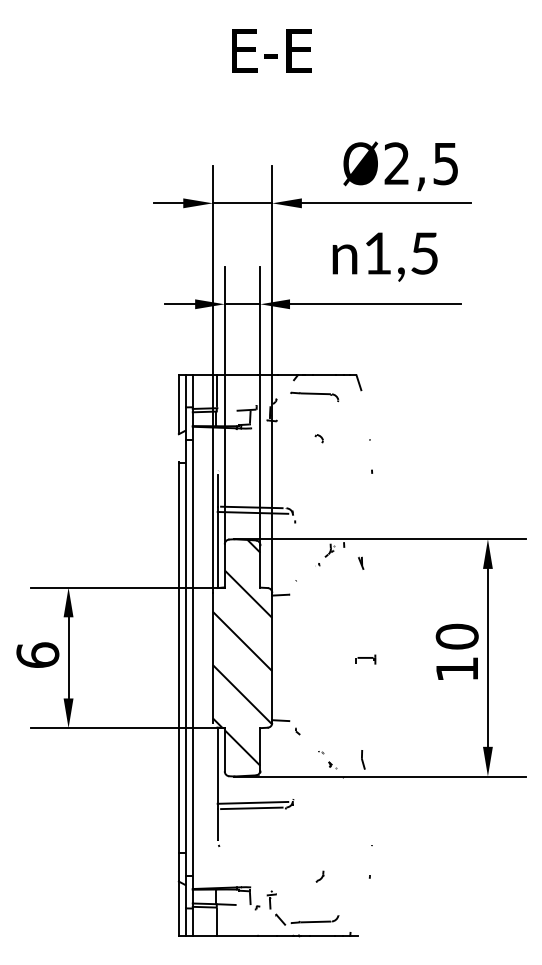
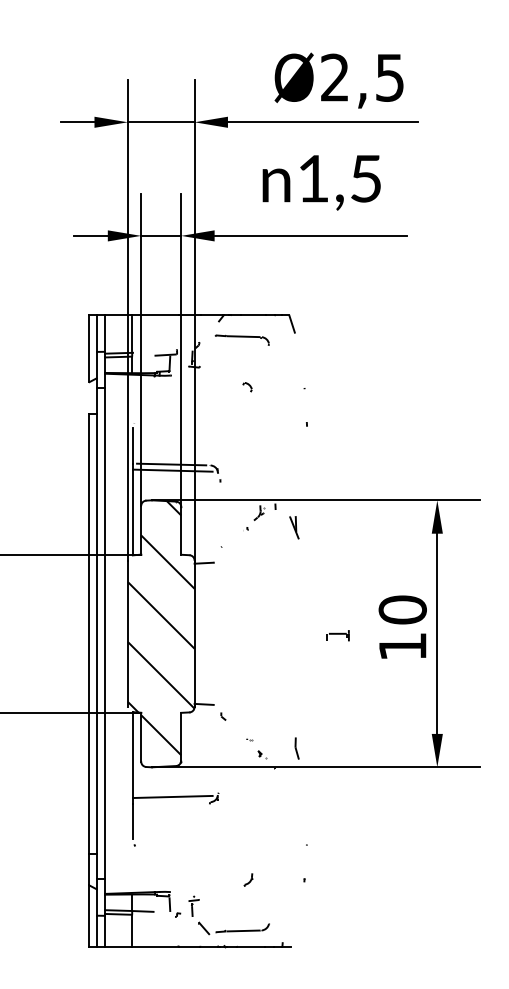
part: (361, 562) -> (295, 526), size x1.6
part: (365, 659) -> (337, 635), moved
line: (251, 808) -> (171, 803), removed

